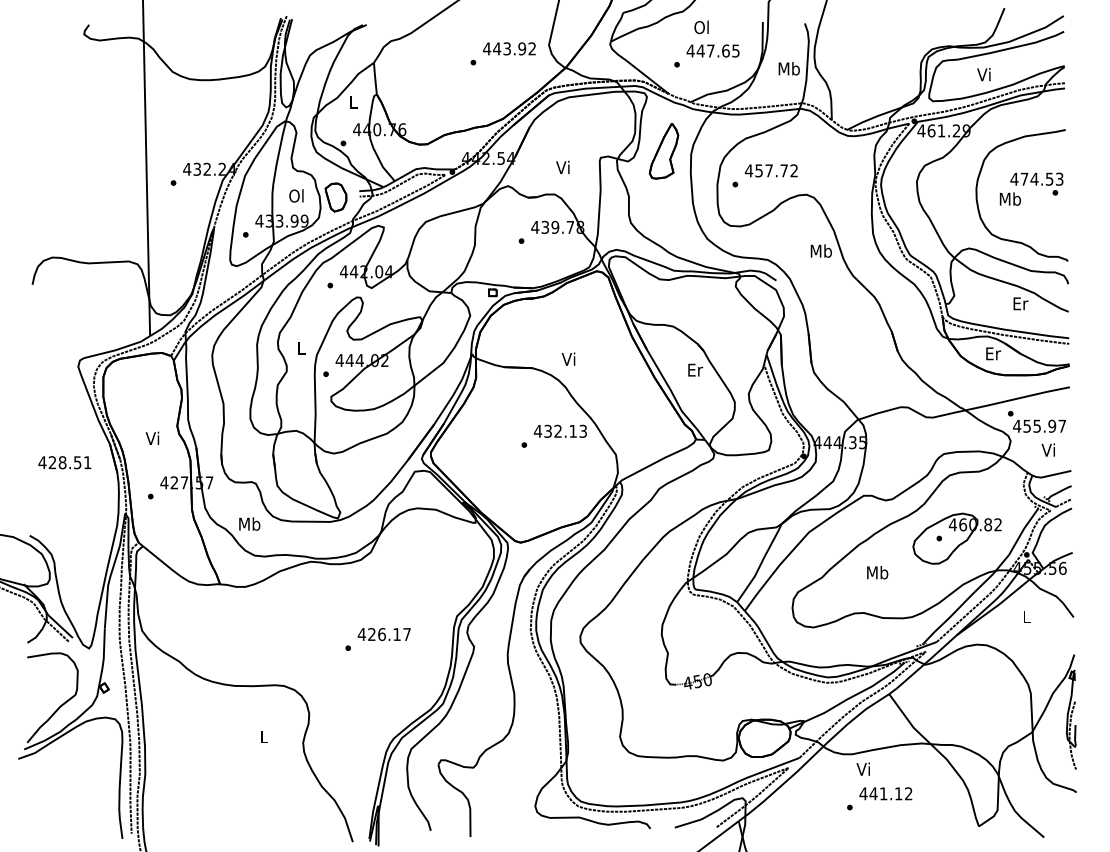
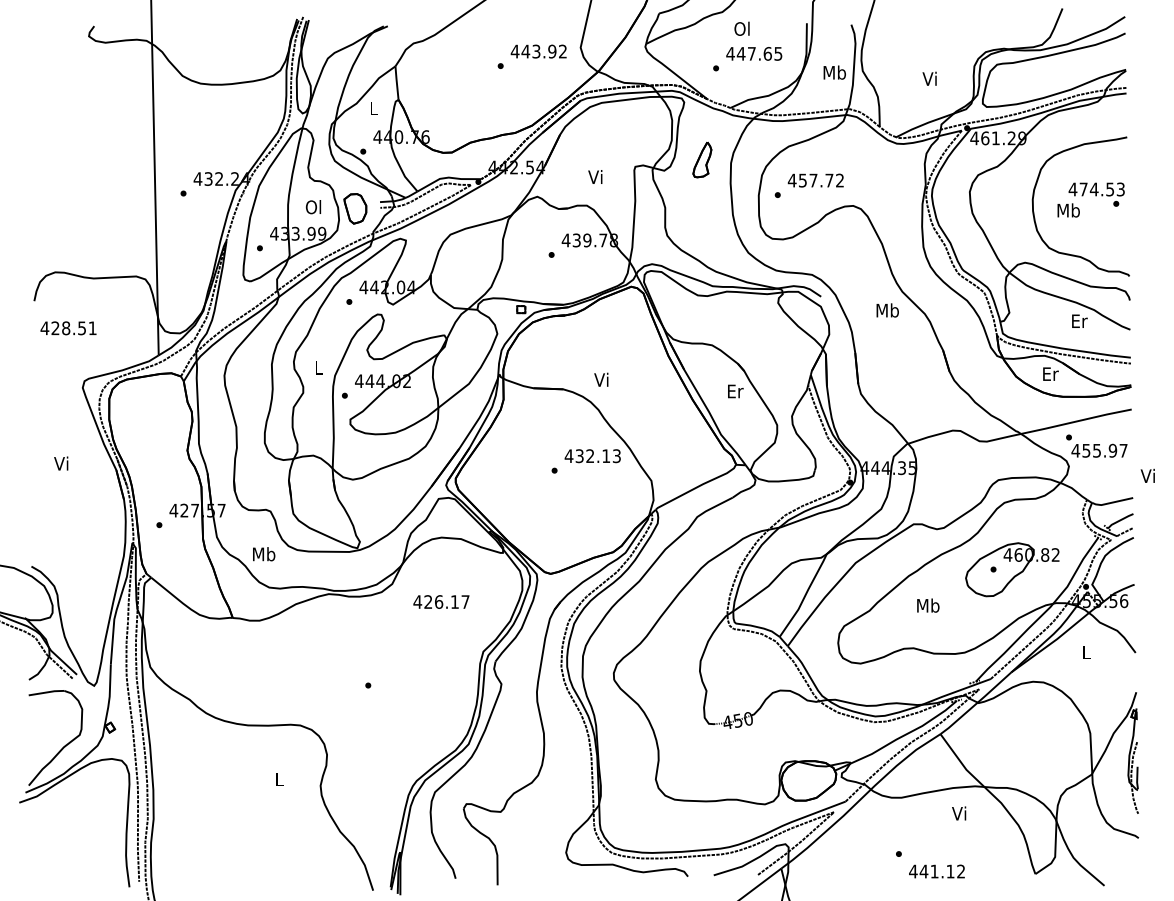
text: (983, 74) -> (929, 78), moved
part: (664, 150) -> (702, 159), size x0.6
text: (821, 251) -> (887, 310), moved
text: (152, 438) -> (61, 463), moved
text: (1048, 449) -> (1147, 475), moved
text: (64, 462) -> (68, 328), moved
text: (384, 633) -> (441, 601), moved
text: (863, 769) -> (959, 813), moved
text: (885, 793) -> (936, 871), moved

